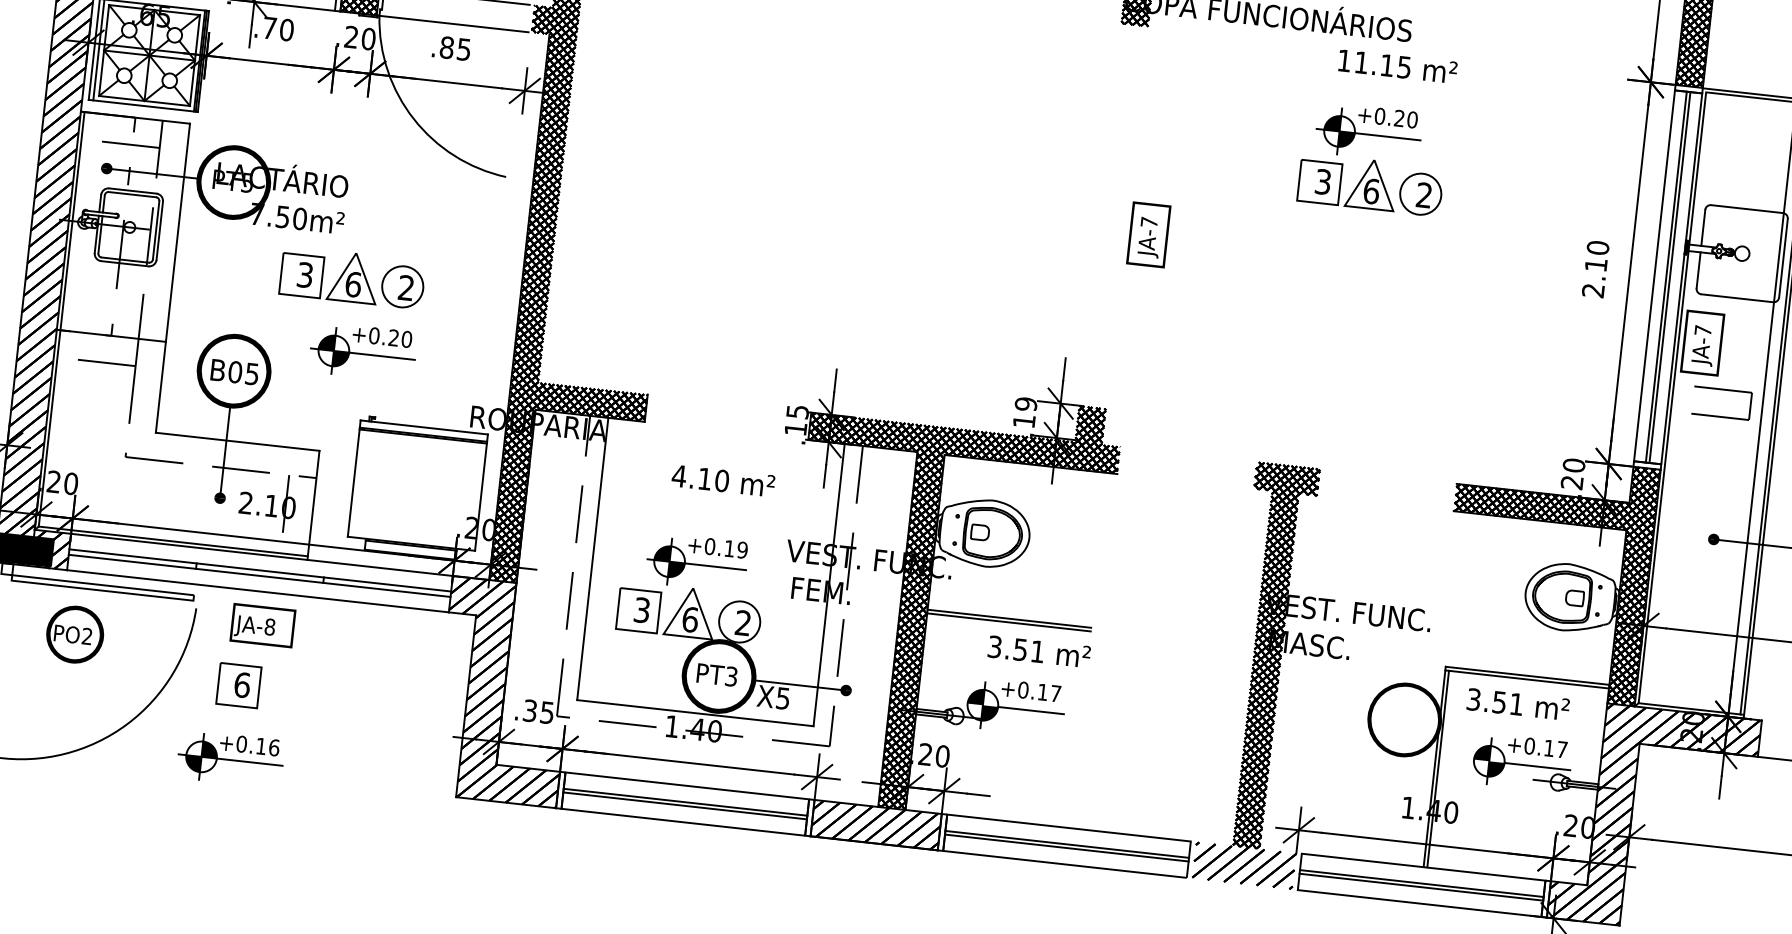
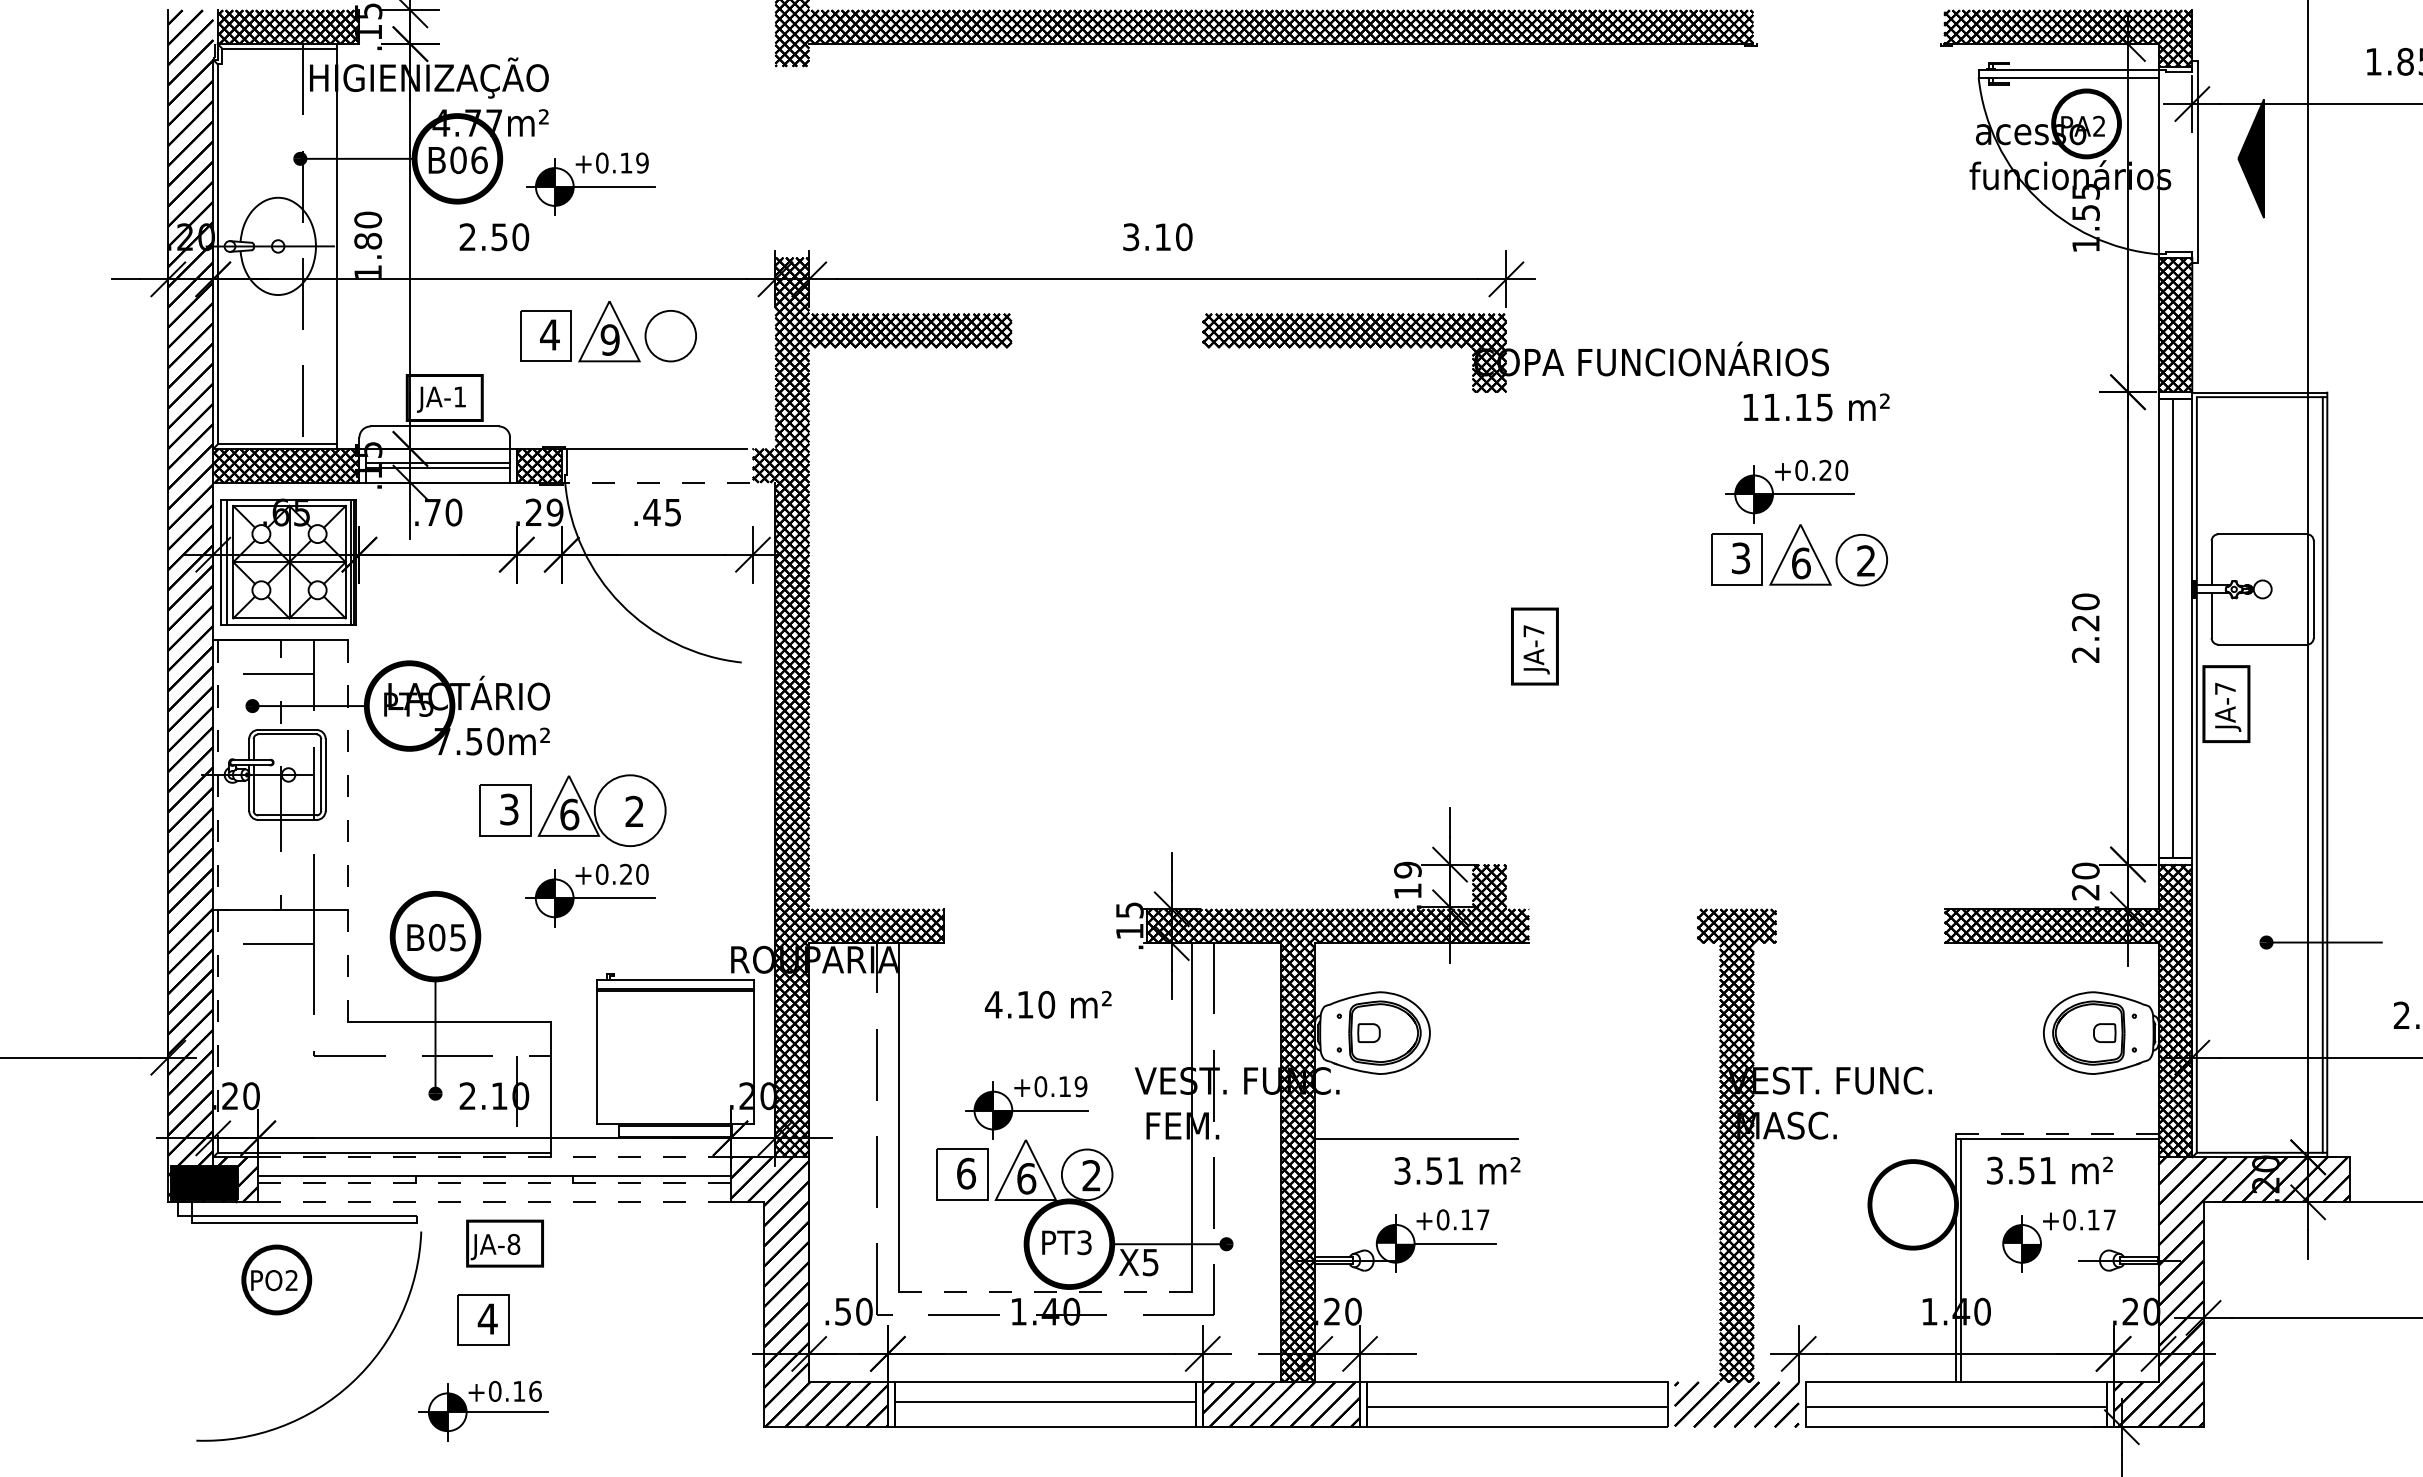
line: (453, 23) -> (656, 482), solid -> dashed
text: (368, 39) -> (554, 512), .20 -> .29
text: (446, 47) -> (651, 512), .85 -> .45
text: (1595, 265) -> (2085, 623), 2.10 -> 2.20
line: (1669, 276) -> (2177, 627), removed
line: (173, 278) -> (348, 831), solid -> dashed
circle: (402, 286) -> (629, 810), size x1.4
line: (61, 319) -> (217, 896), solid -> dashed
part: (1723, 389) -> (2258, 758), removed
line: (261, 555) -> (493, 1157), solid -> dashed
line: (258, 576) -> (493, 1183), solid -> dashed
line: (257, 591) -> (493, 1202), solid -> dashed
text: (642, 610) -> (966, 1173), 3 -> 6
line: (1009, 618) -> (1416, 1134), removed
line: (1527, 675) -> (2057, 1134), solid -> dashed
text: (242, 684) -> (487, 1318), 6 -> 4
text: (538, 711) -> (853, 1311), .35 -> .50
line: (694, 713) -> (1044, 1292), solid -> dashed
line: (1537, 766) -> (2081, 1243), removed
line: (685, 805) -> (1045, 1406), removed
line: (1067, 844) -> (1517, 1402), removed
line: (1421, 883) -> (1955, 1402), removed

